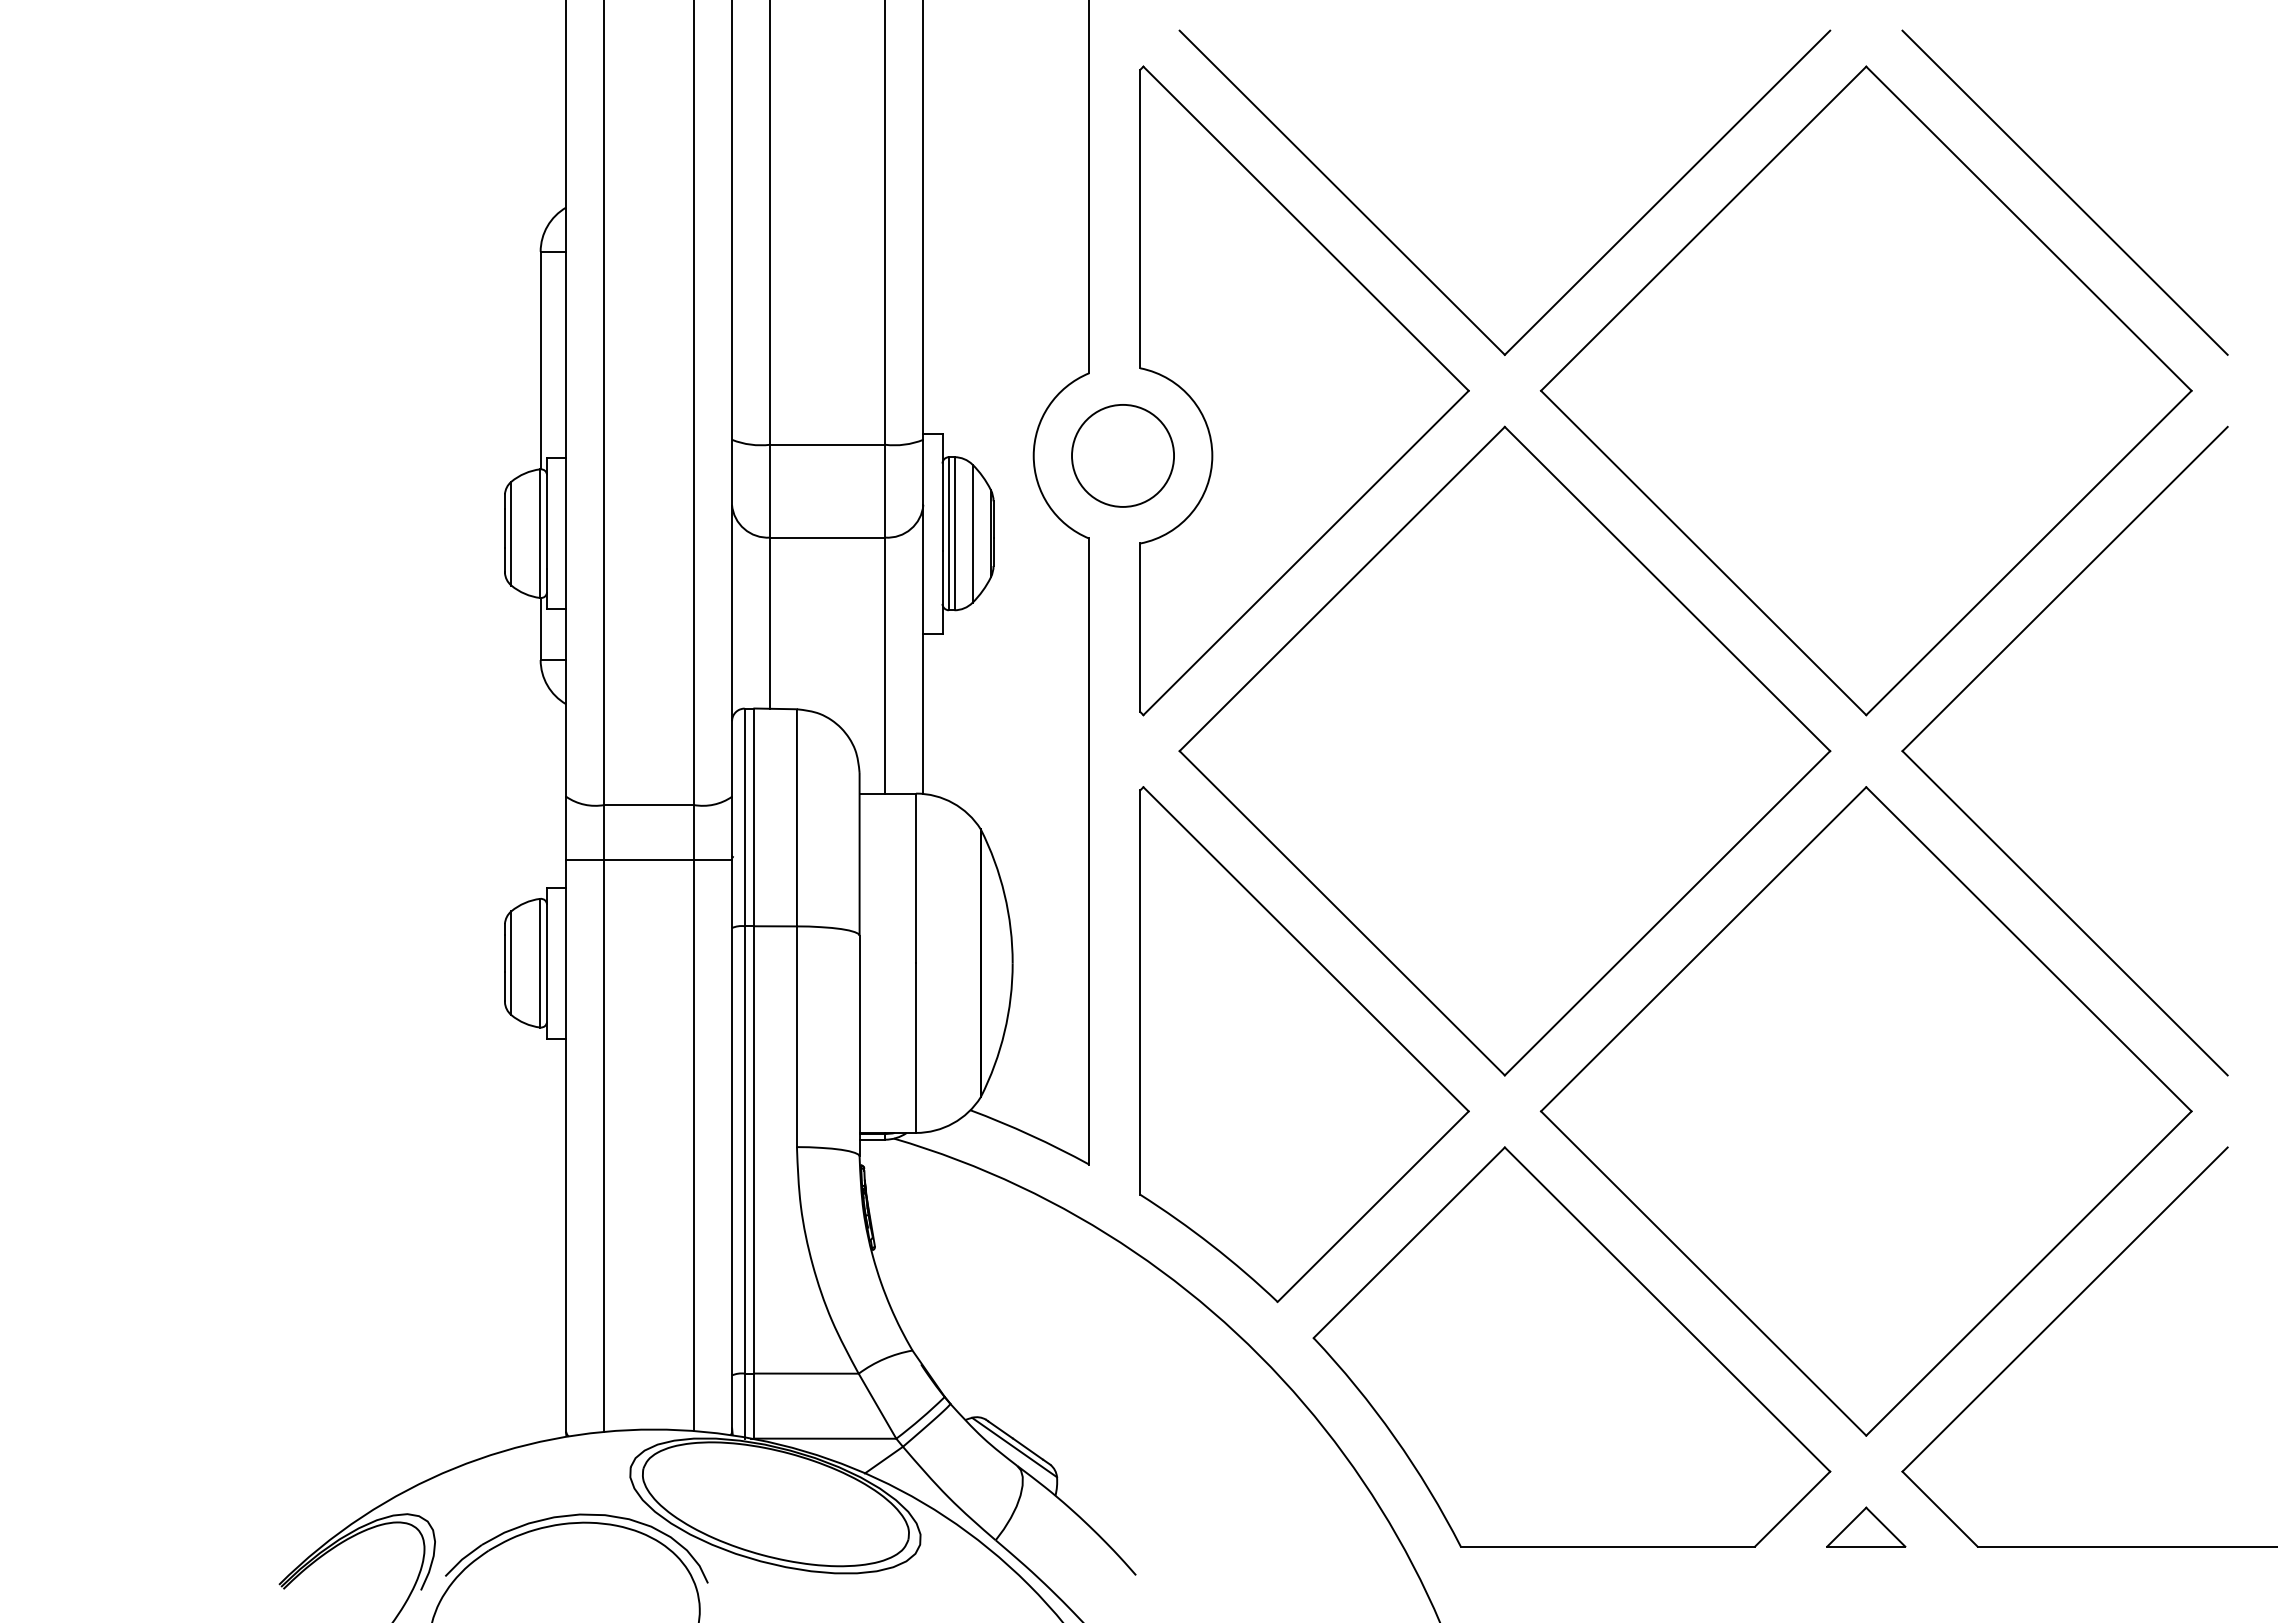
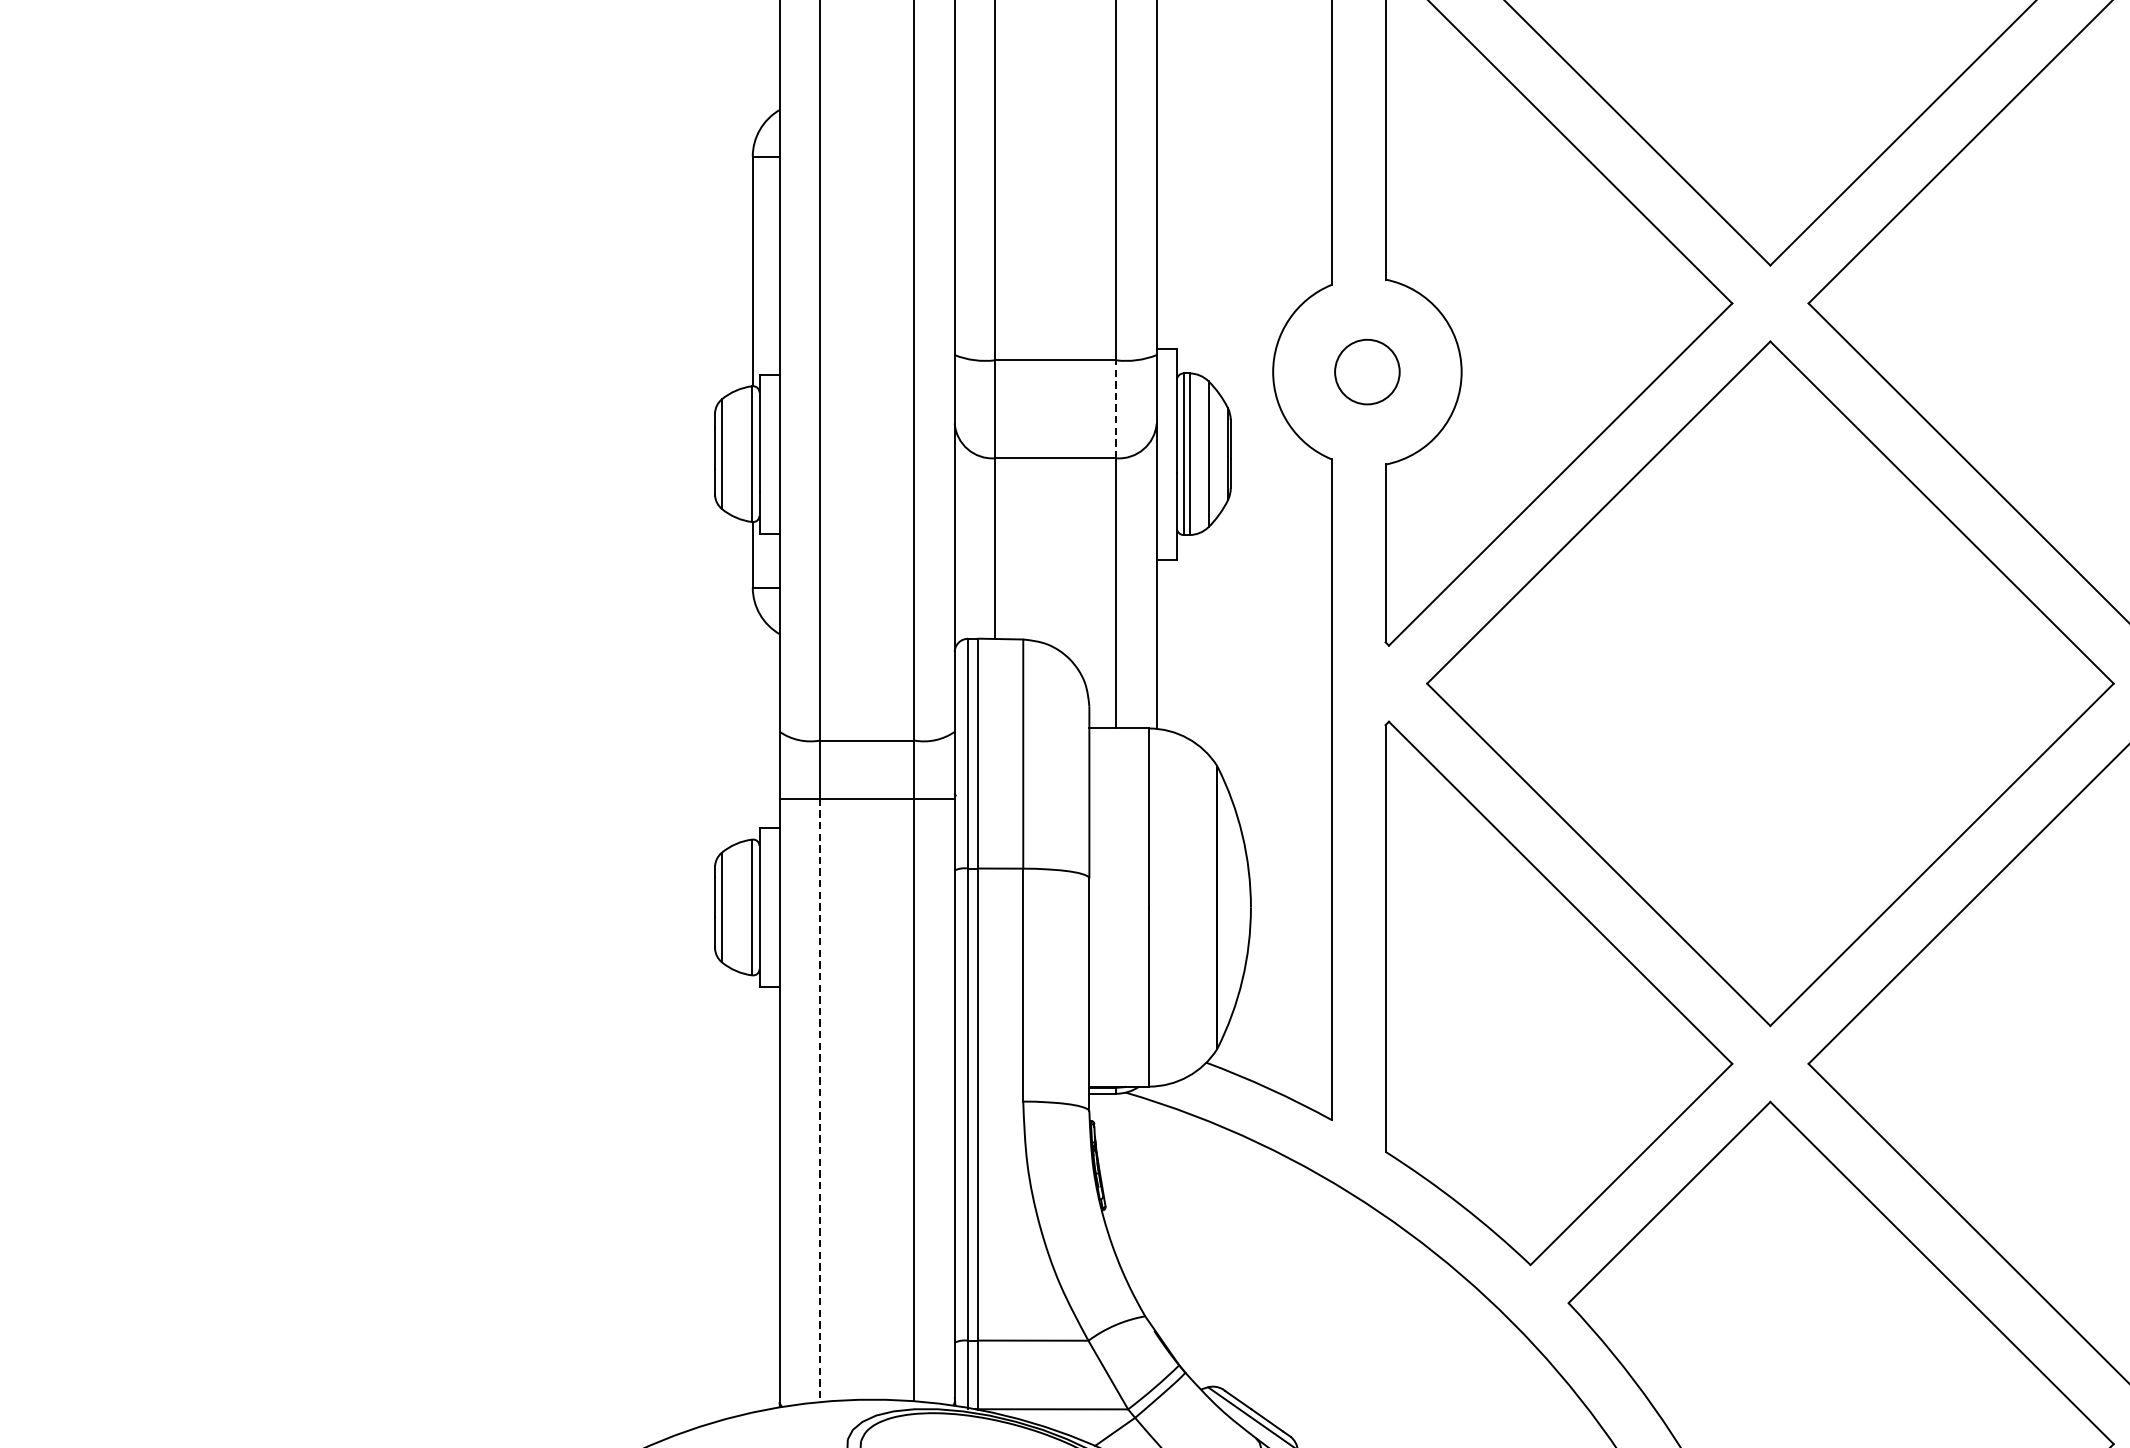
circle: (1123, 455) -> (1367, 371), size x0.6
line: (885, 490) -> (1116, 408), solid -> dashed
line: (604, 1146) -> (820, 1100), solid -> dashed

